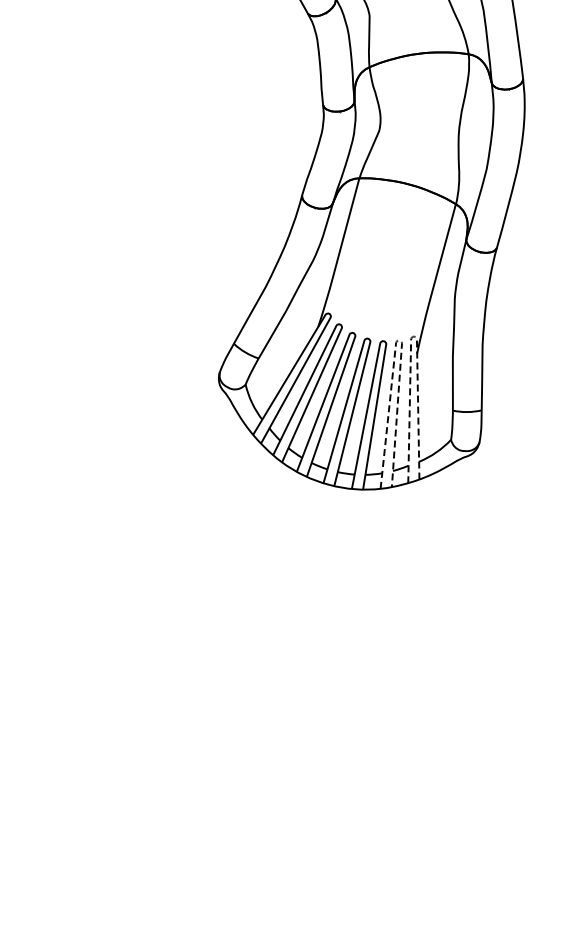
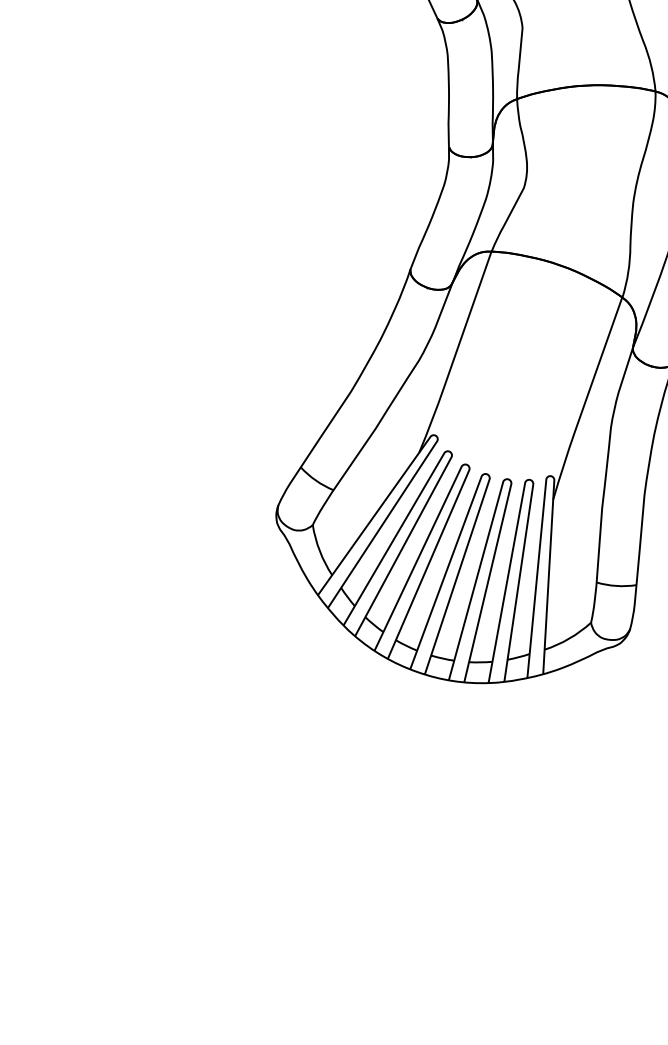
line: (413, 336) -> (549, 475), dashed -> solid
line: (398, 340) -> (528, 479), dashed -> solid

